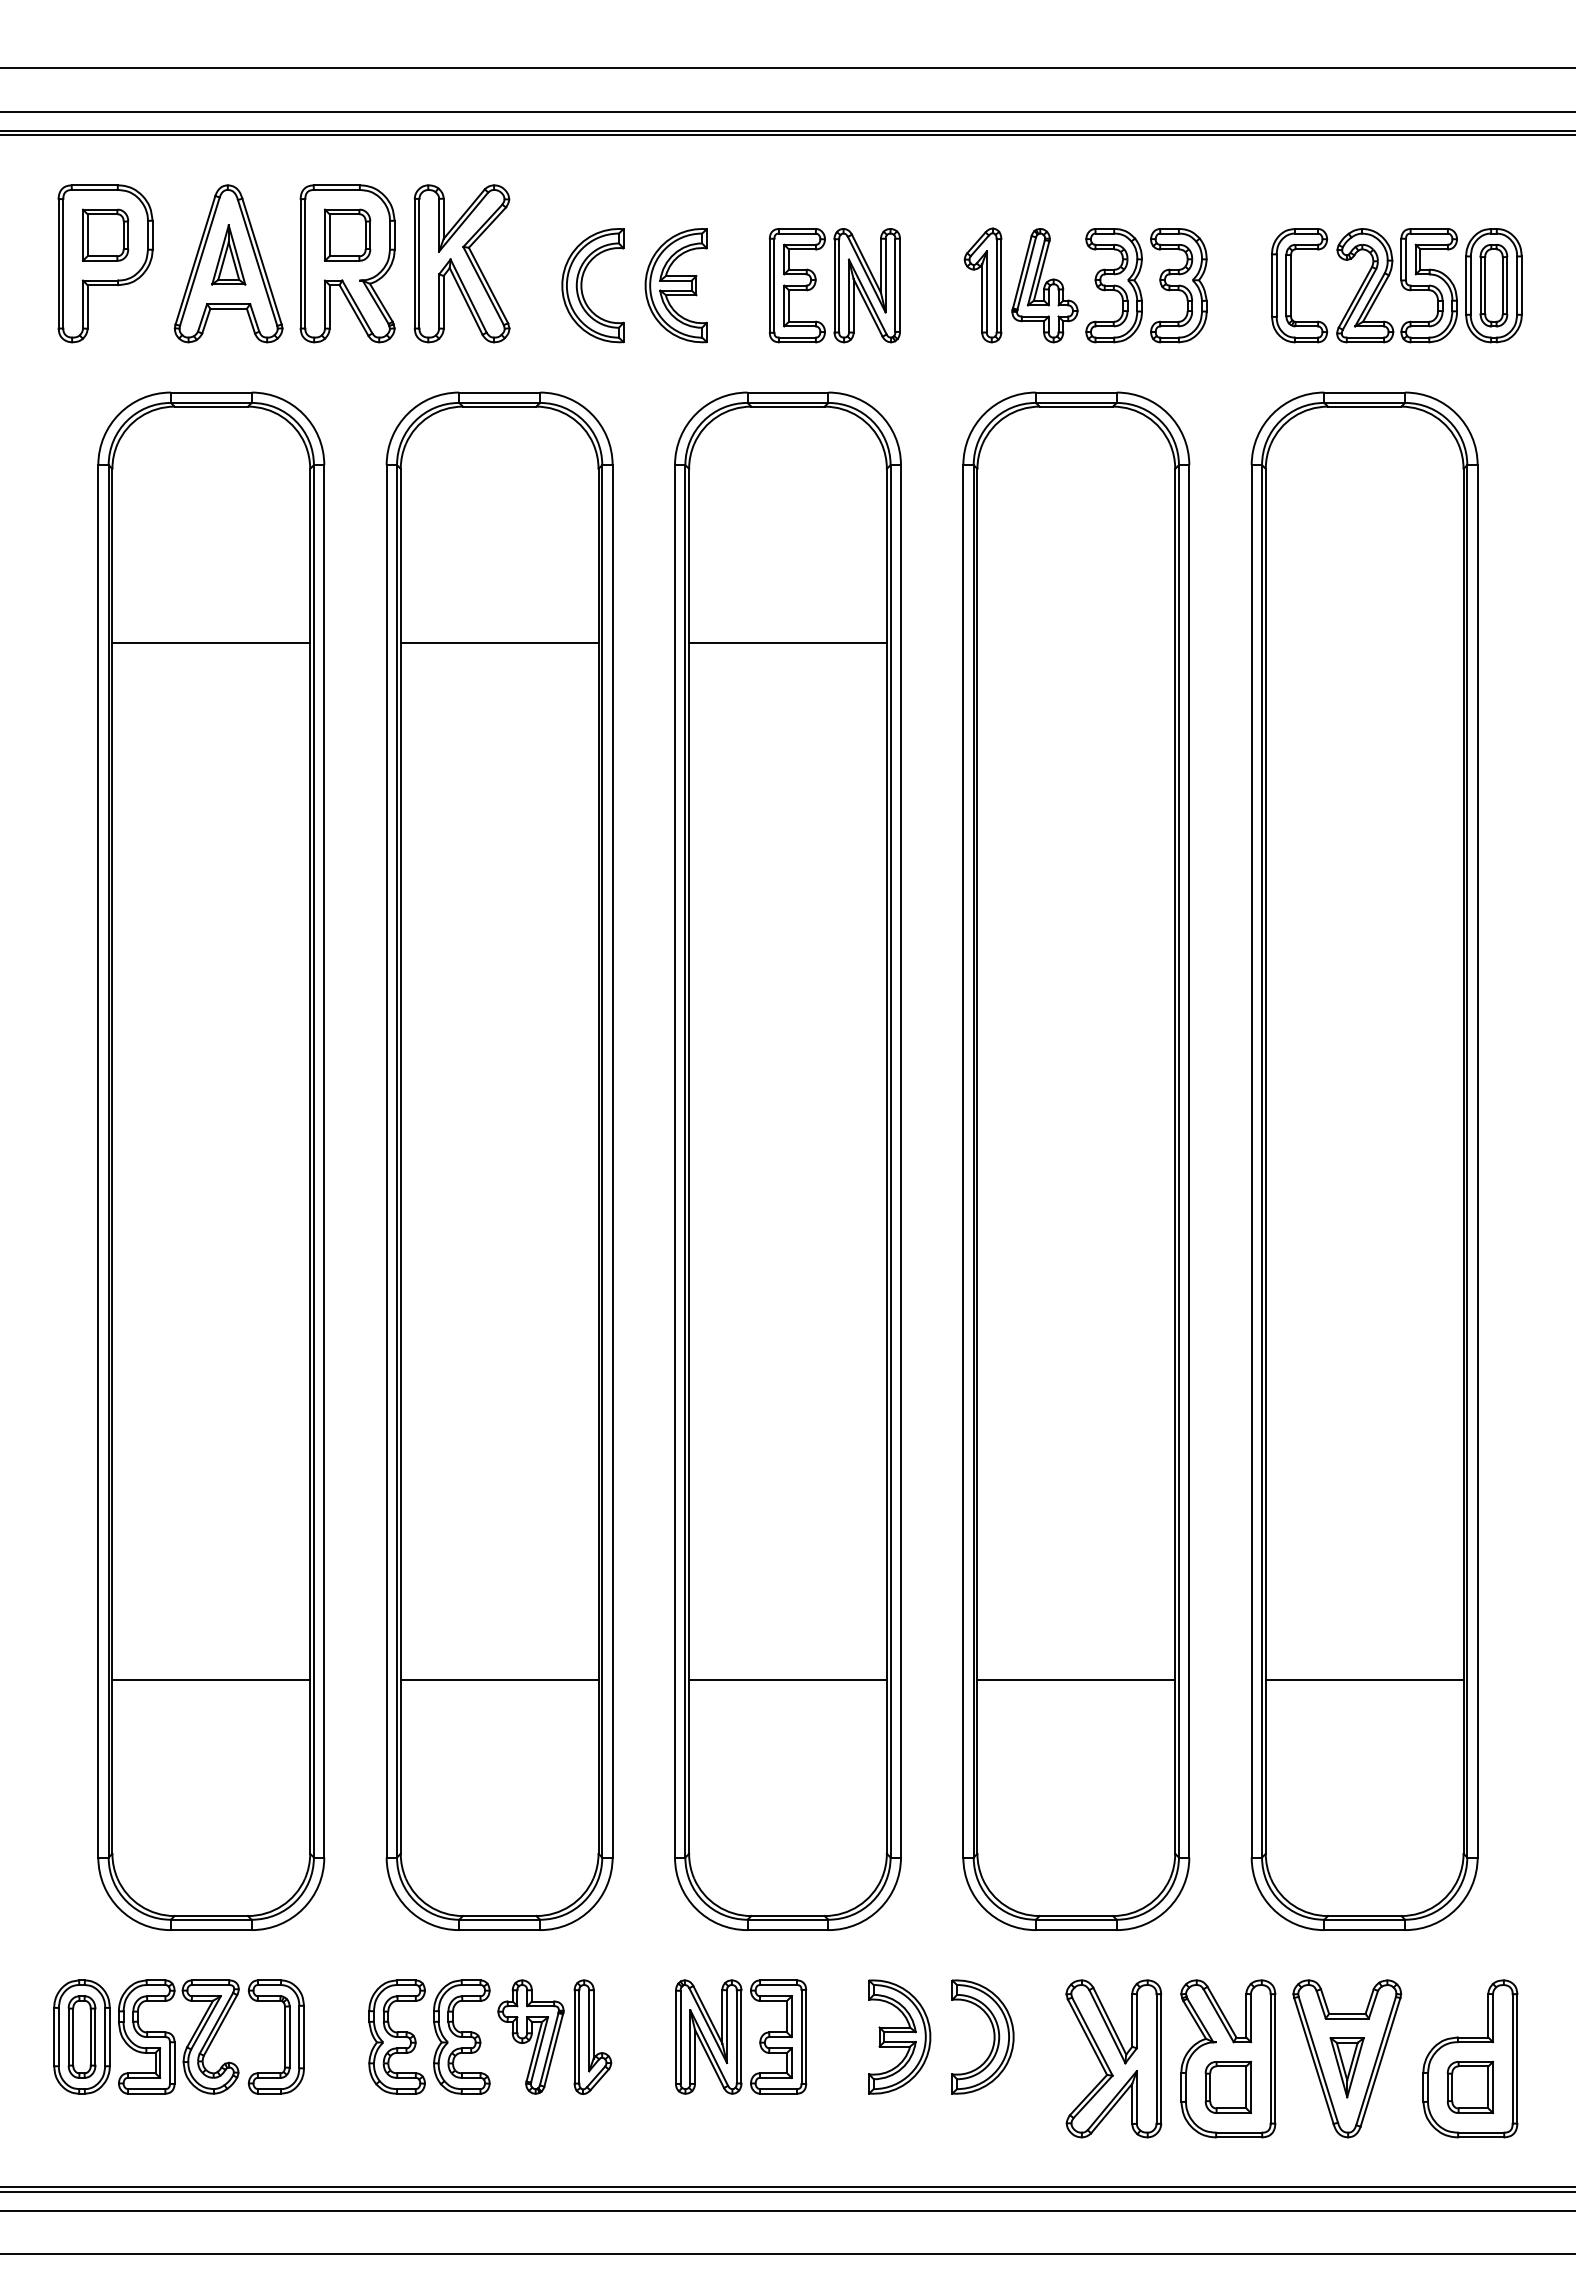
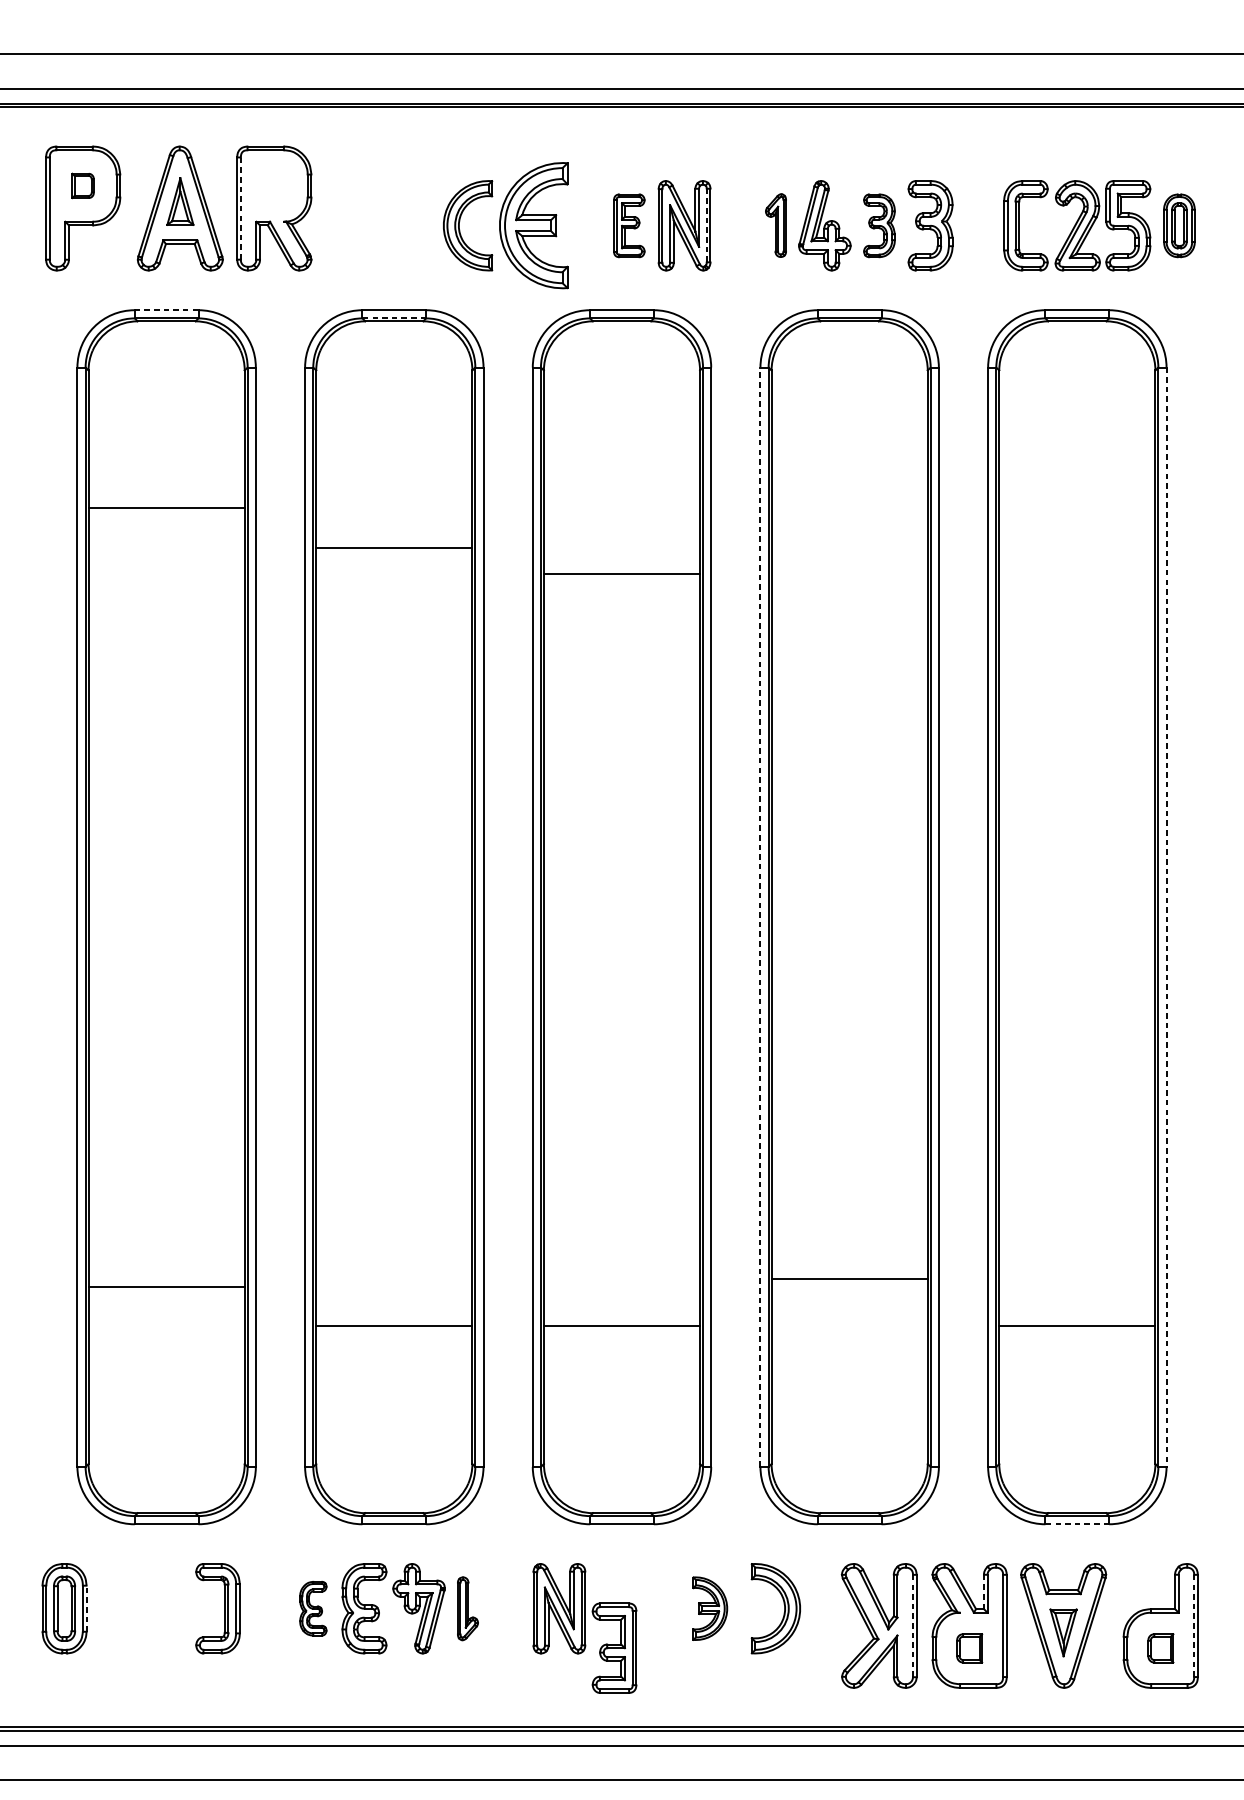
part: (105, 234) -> (83, 185), size x0.6
part: (347, 234) -> (274, 185), removed
line: (305, 263) -> (241, 208), solid -> dashed
part: (461, 263) -> (364, 208), removed
part: (675, 285) -> (533, 225), size x1.4
part: (796, 285) -> (628, 225), size x0.7
line: (895, 285) -> (706, 225), solid -> dashed
part: (982, 285) -> (775, 225), size x0.7
part: (1113, 285) -> (879, 225), size x0.7
part: (1493, 285) -> (1179, 225), size x0.7
line: (211, 392) -> (166, 310), solid -> dashed
line: (499, 402) -> (394, 318), solid -> dashed
line: (499, 643) -> (394, 548), moved
line: (787, 643) -> (621, 574), moved
line: (963, 1160) -> (760, 916), solid -> dashed
line: (1477, 1161) -> (1166, 917), solid -> dashed
line: (211, 1679) -> (166, 1286), moved
line: (1076, 1679) -> (849, 1279), moved
line: (1364, 1930) -> (1077, 1524), solid -> dashed
line: (1246, 2015) -> (984, 1591), solid -> dashed
line: (109, 2036) -> (86, 1608), solid -> dashed
part: (178, 2036) -> (140, 1608), removed
part: (396, 2036) -> (312, 1608), size x0.6
part: (592, 2036) -> (467, 1608), size x0.7
part: (778, 2036) -> (614, 1647), moved
part: (899, 2036) -> (710, 1608), size x0.7
line: (1156, 2058) -> (912, 1625), solid -> dashed
line: (1512, 2058) -> (1194, 1625), solid -> dashed
part: (1227, 2086) -> (969, 1647), size x0.7
part: (1470, 2086) -> (1160, 1647), size x0.7

